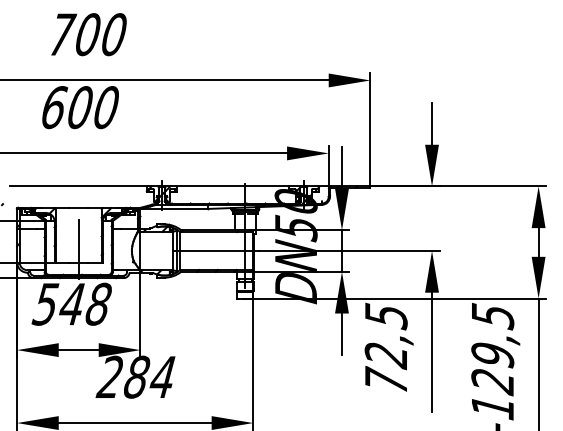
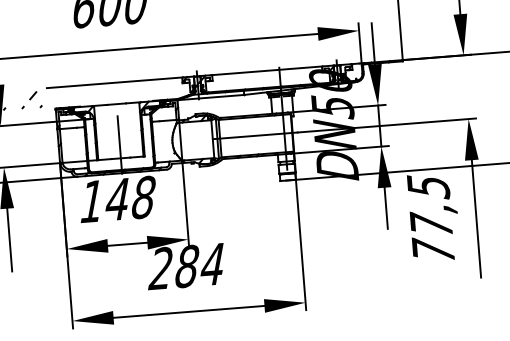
text: (45, 304) -> (91, 201), 548 -> 148
text: (385, 354) -> (430, 224), 72,5 -> 77,5

